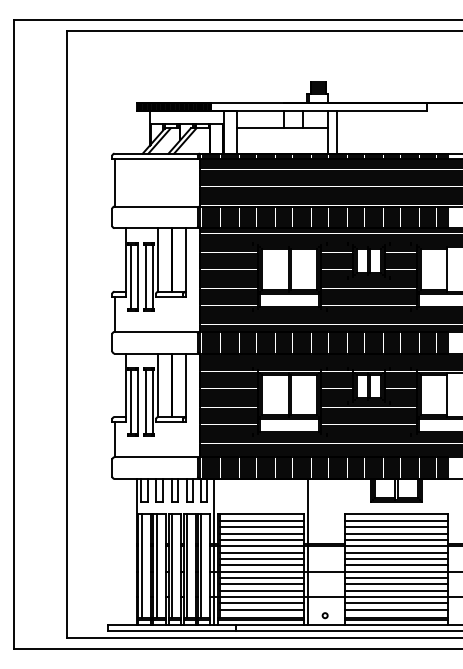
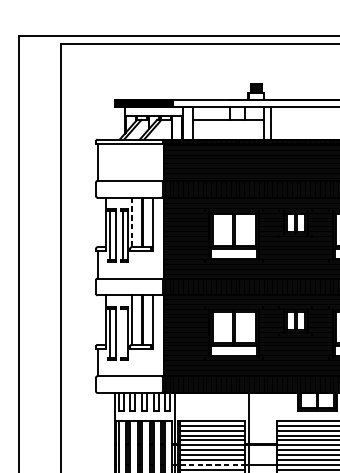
line: (158, 259) -> (131, 222), solid -> dashed
line: (146, 402) -> (122, 333), removed
line: (262, 571) -> (212, 465), solid -> dashed

